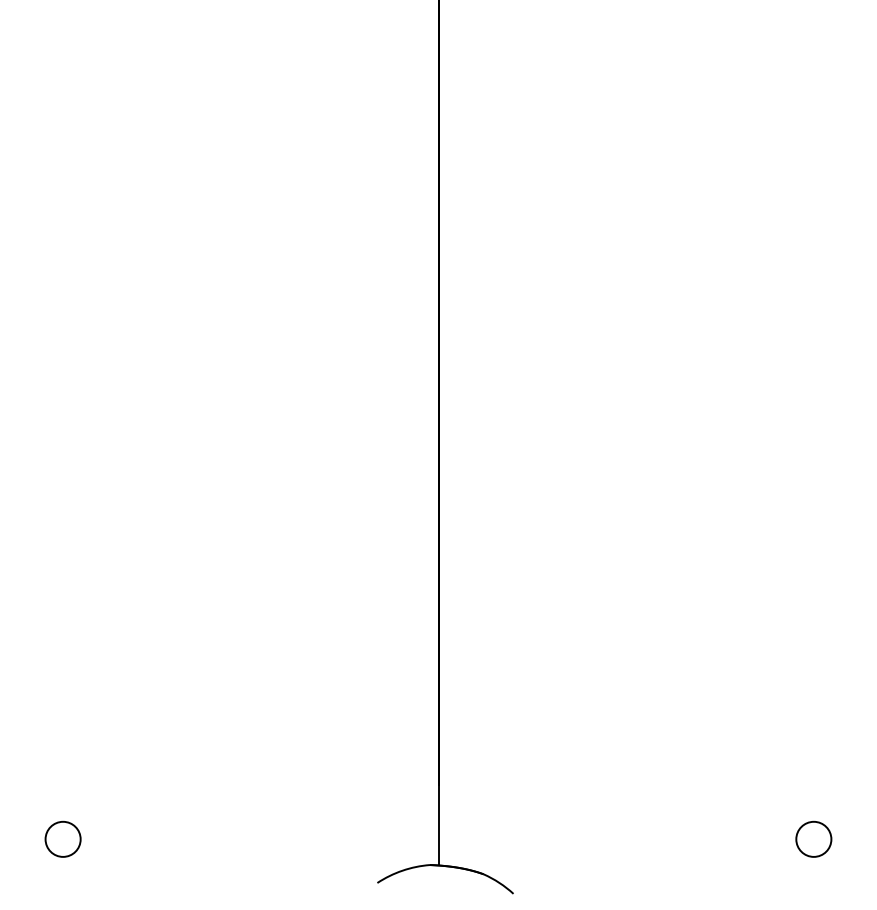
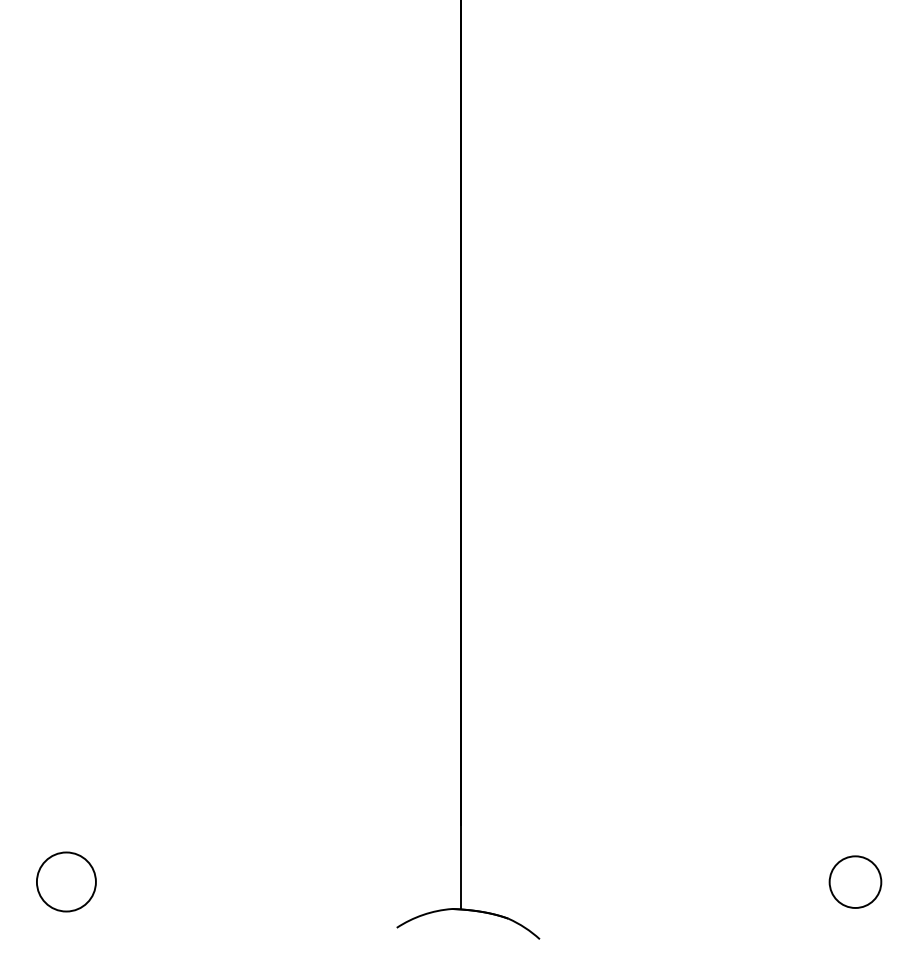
circle: (62, 838) -> (65, 881), size x1.6
circle: (813, 838) -> (855, 881), size x1.4

